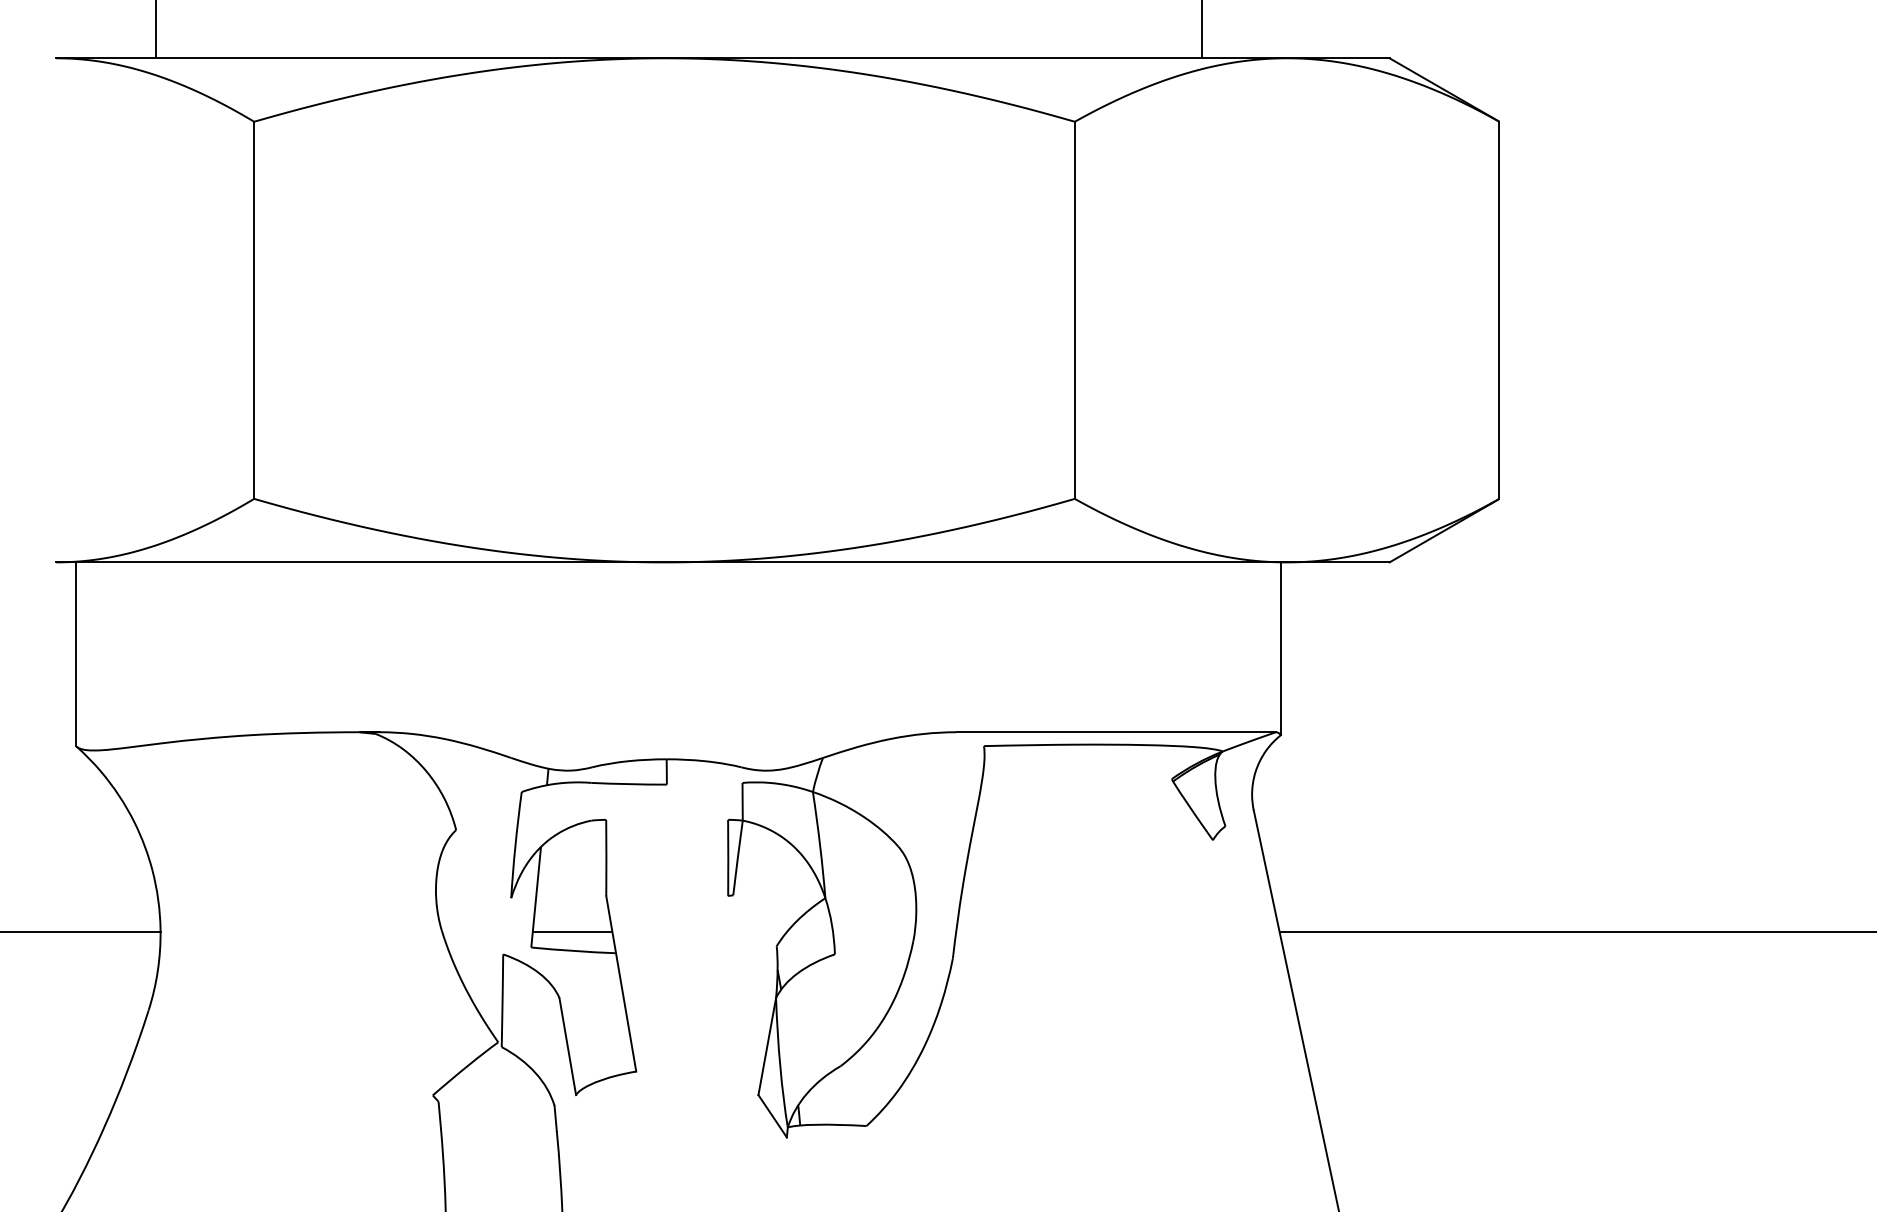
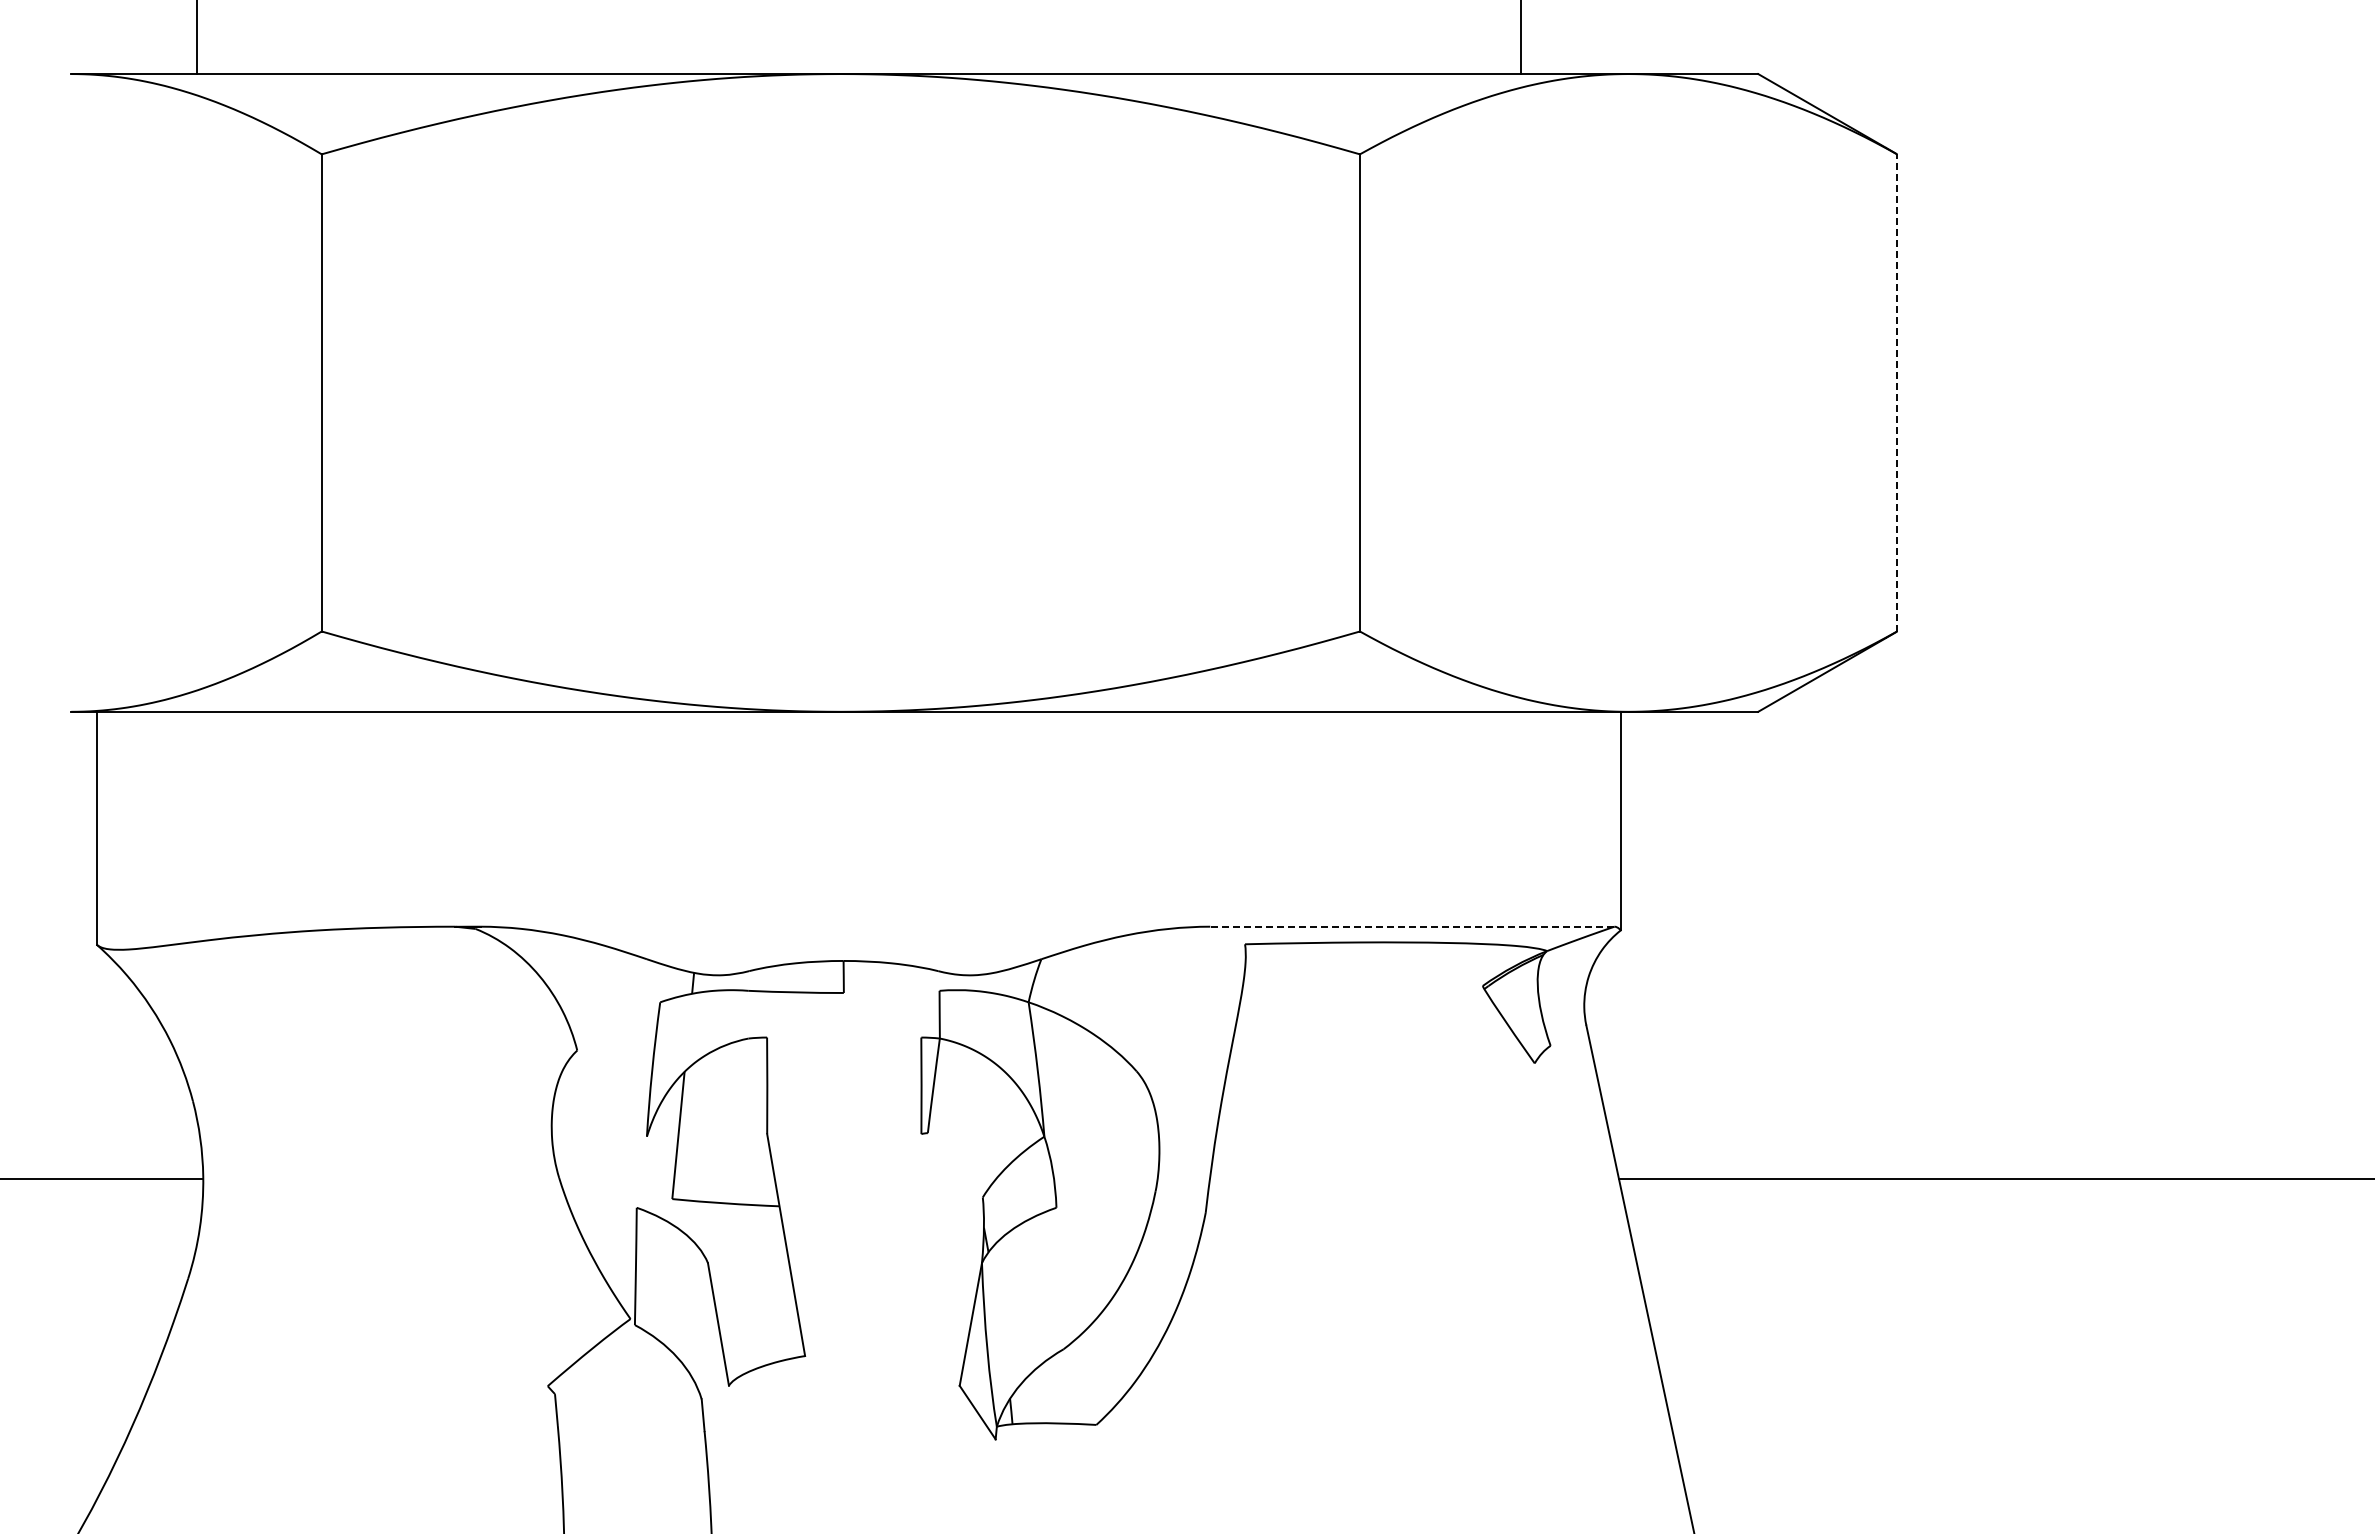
line: (1499, 309) -> (1897, 392), solid -> dashed
line: (1115, 732) -> (1411, 926), solid -> dashed
line: (572, 931) -> (724, 1178), removed

